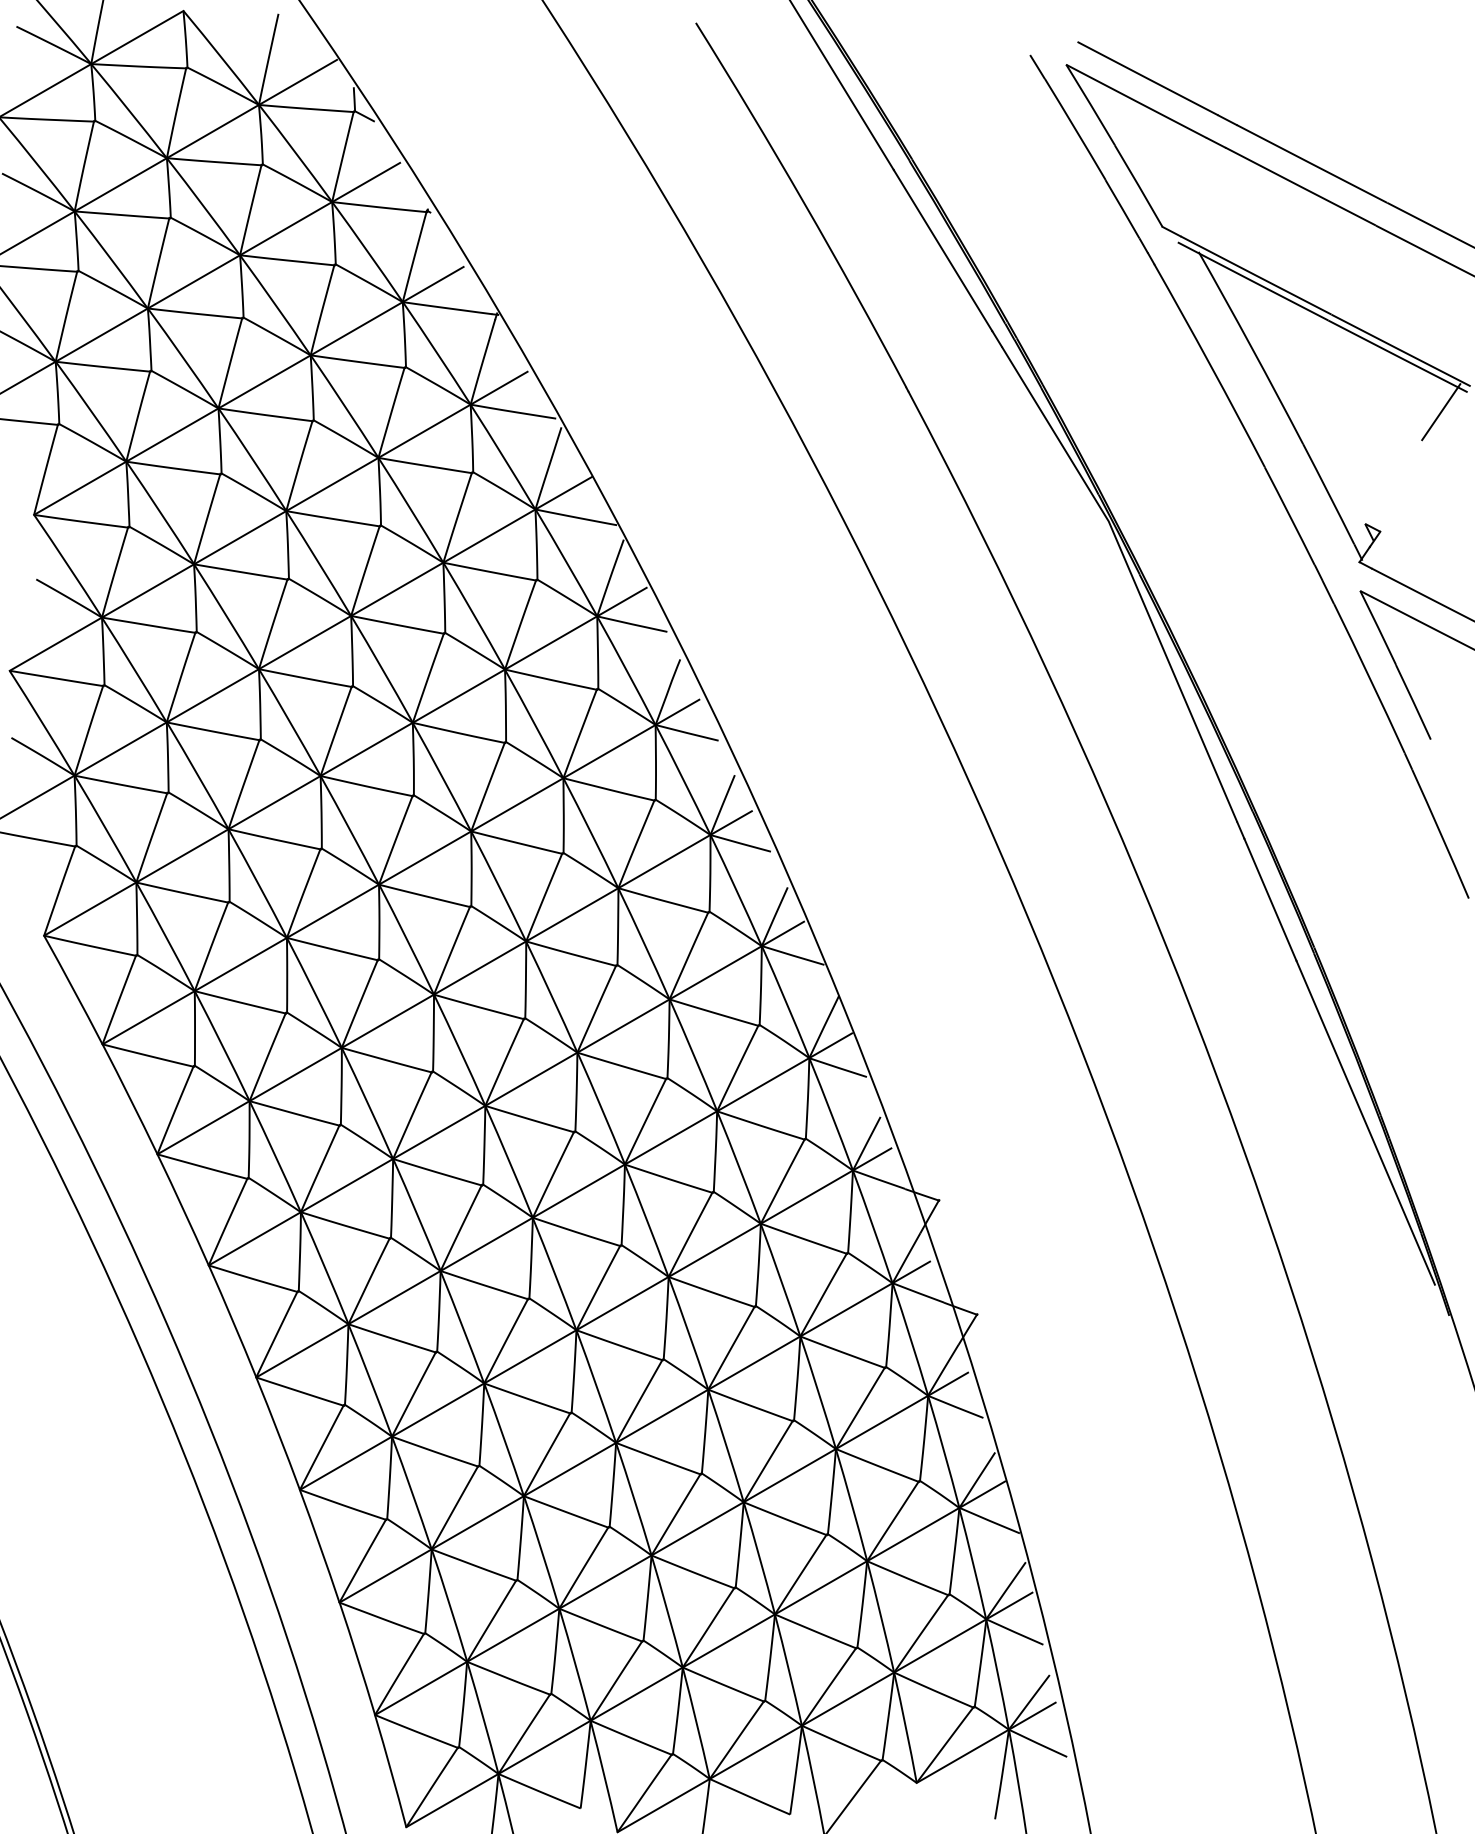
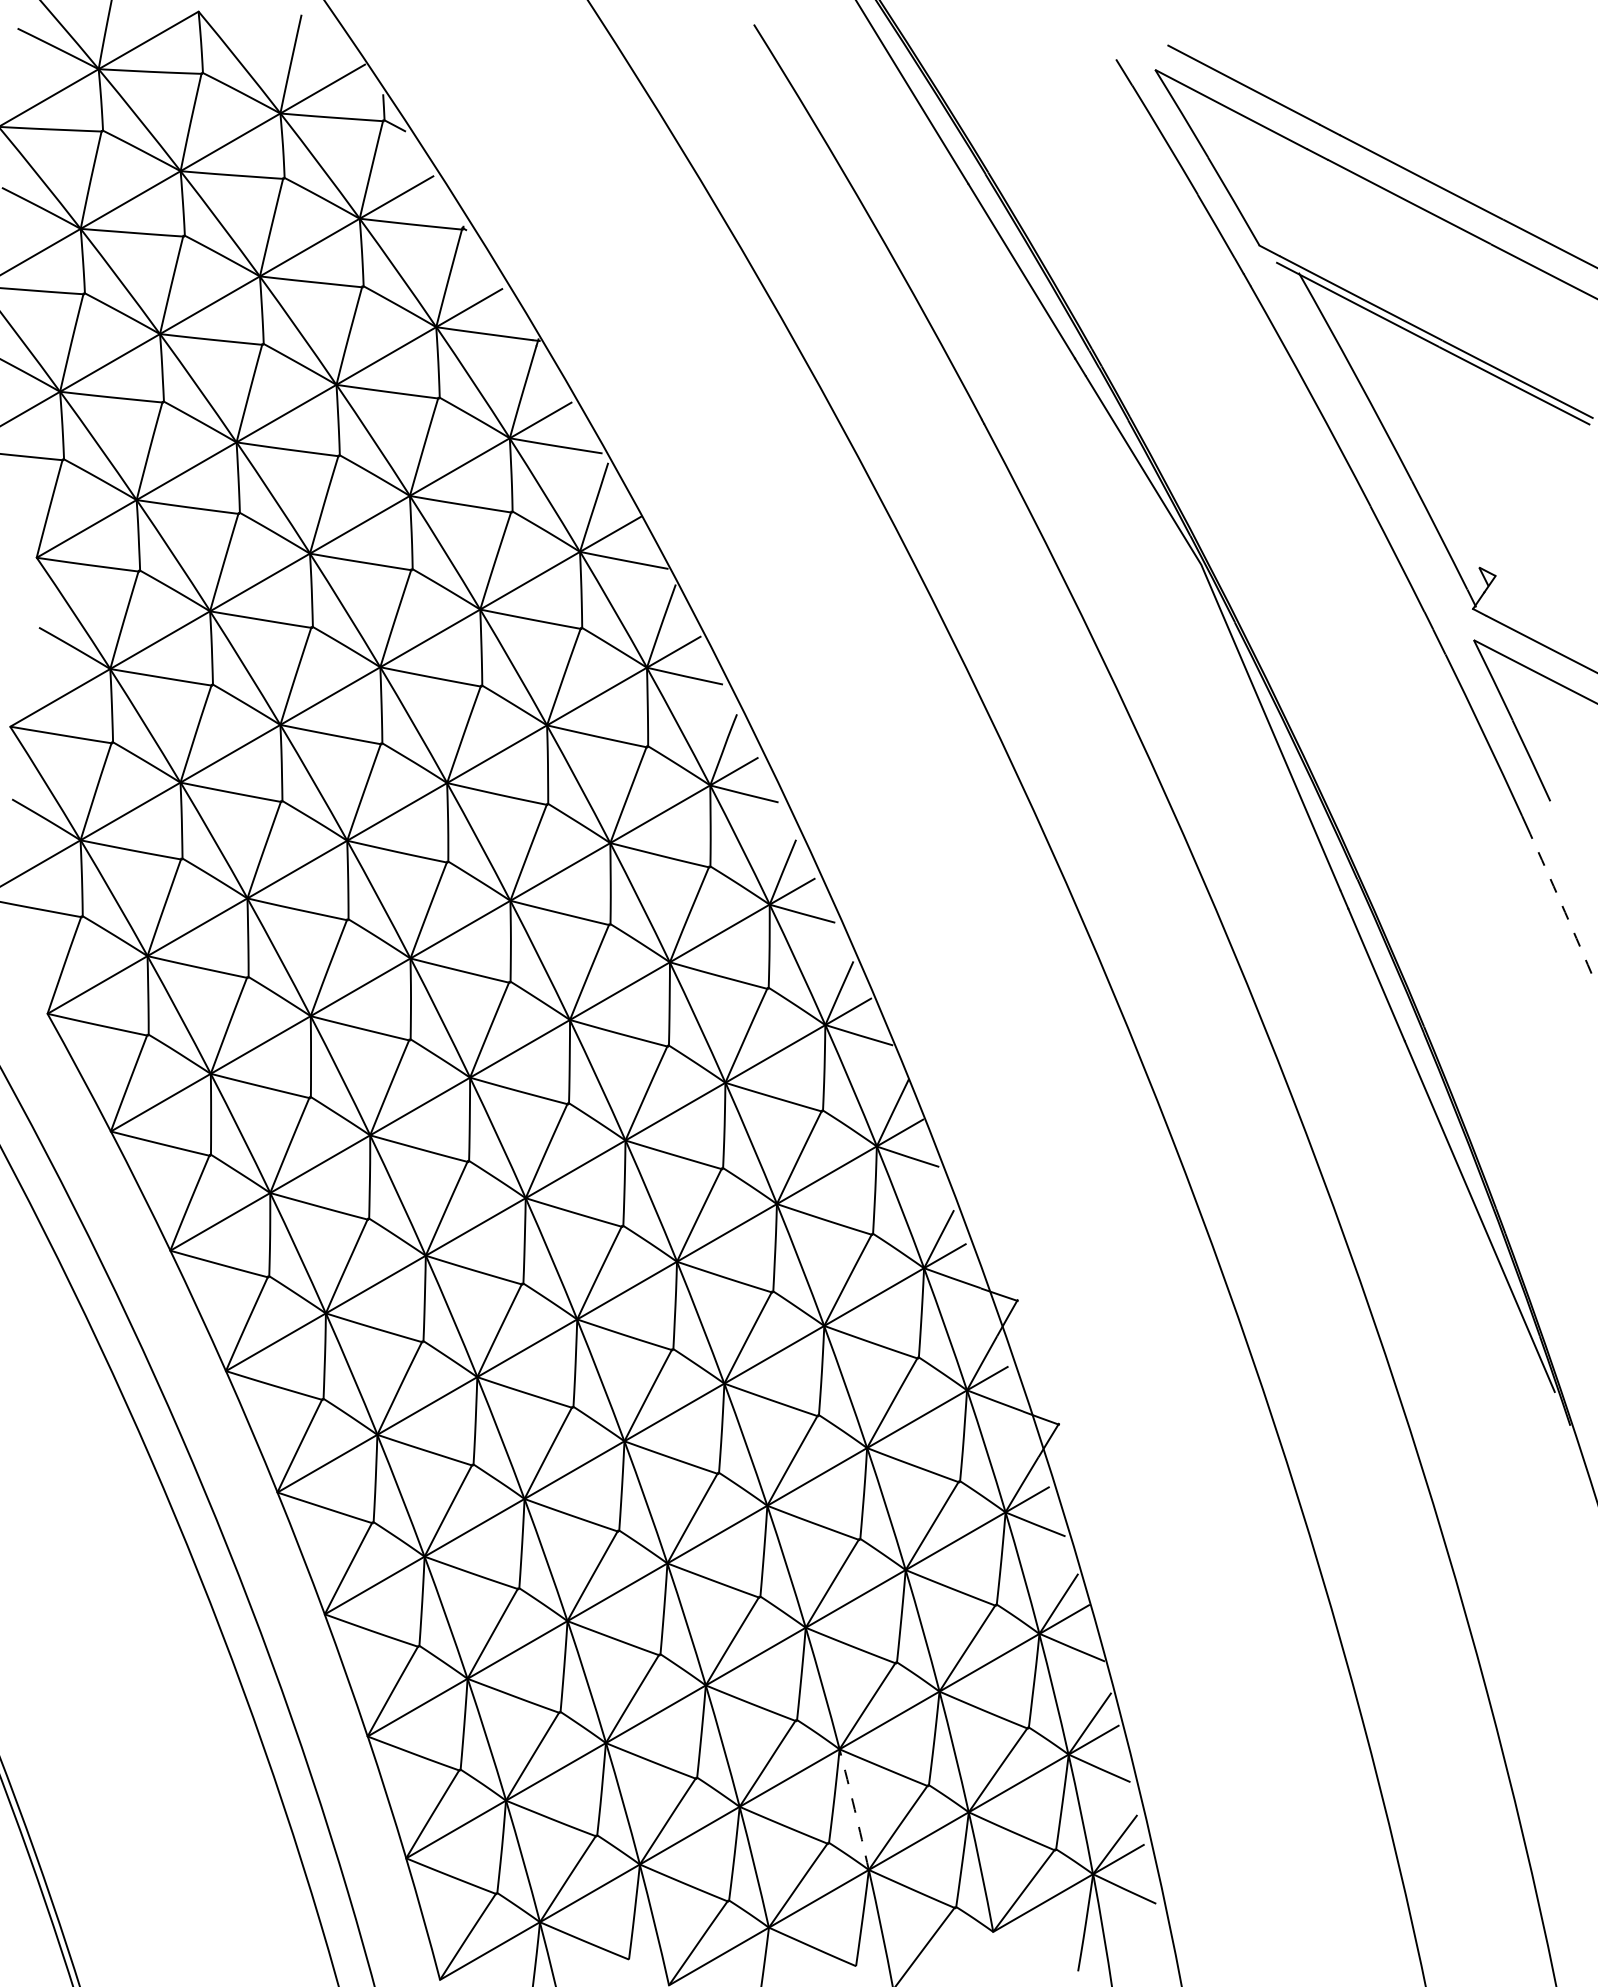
line: (1441, 412) -> (1561, 446), removed
arc: (1440, 834) -> (1560, 904), solid -> dashed
arc: (788, 1670) -> (854, 1810), solid -> dashed

